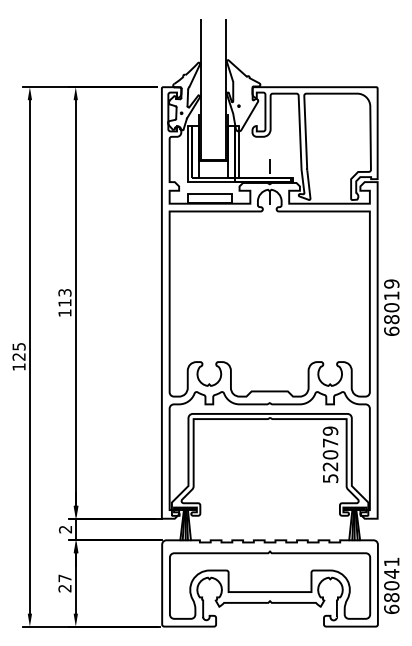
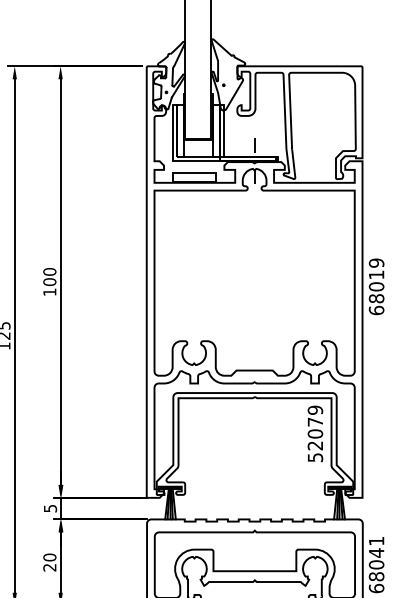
text: (64, 297) -> (49, 276), 113 -> 100
text: (65, 529) -> (50, 508), 2 -> 5
text: (64, 578) -> (49, 557), 27 -> 20

